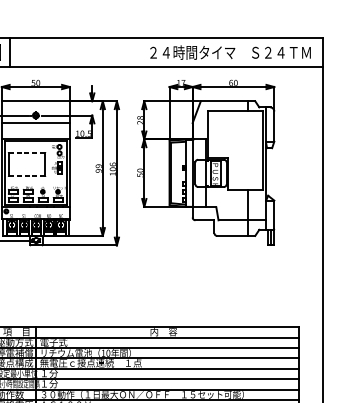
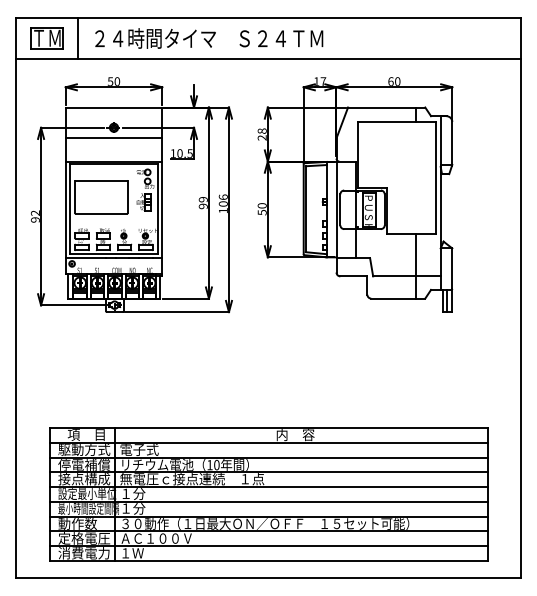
text: (230, 52) -> (209, 38), moved
line: (27, 152) -> (101, 180), dashed -> solid
line: (27, 175) -> (101, 213), dashed -> solid

